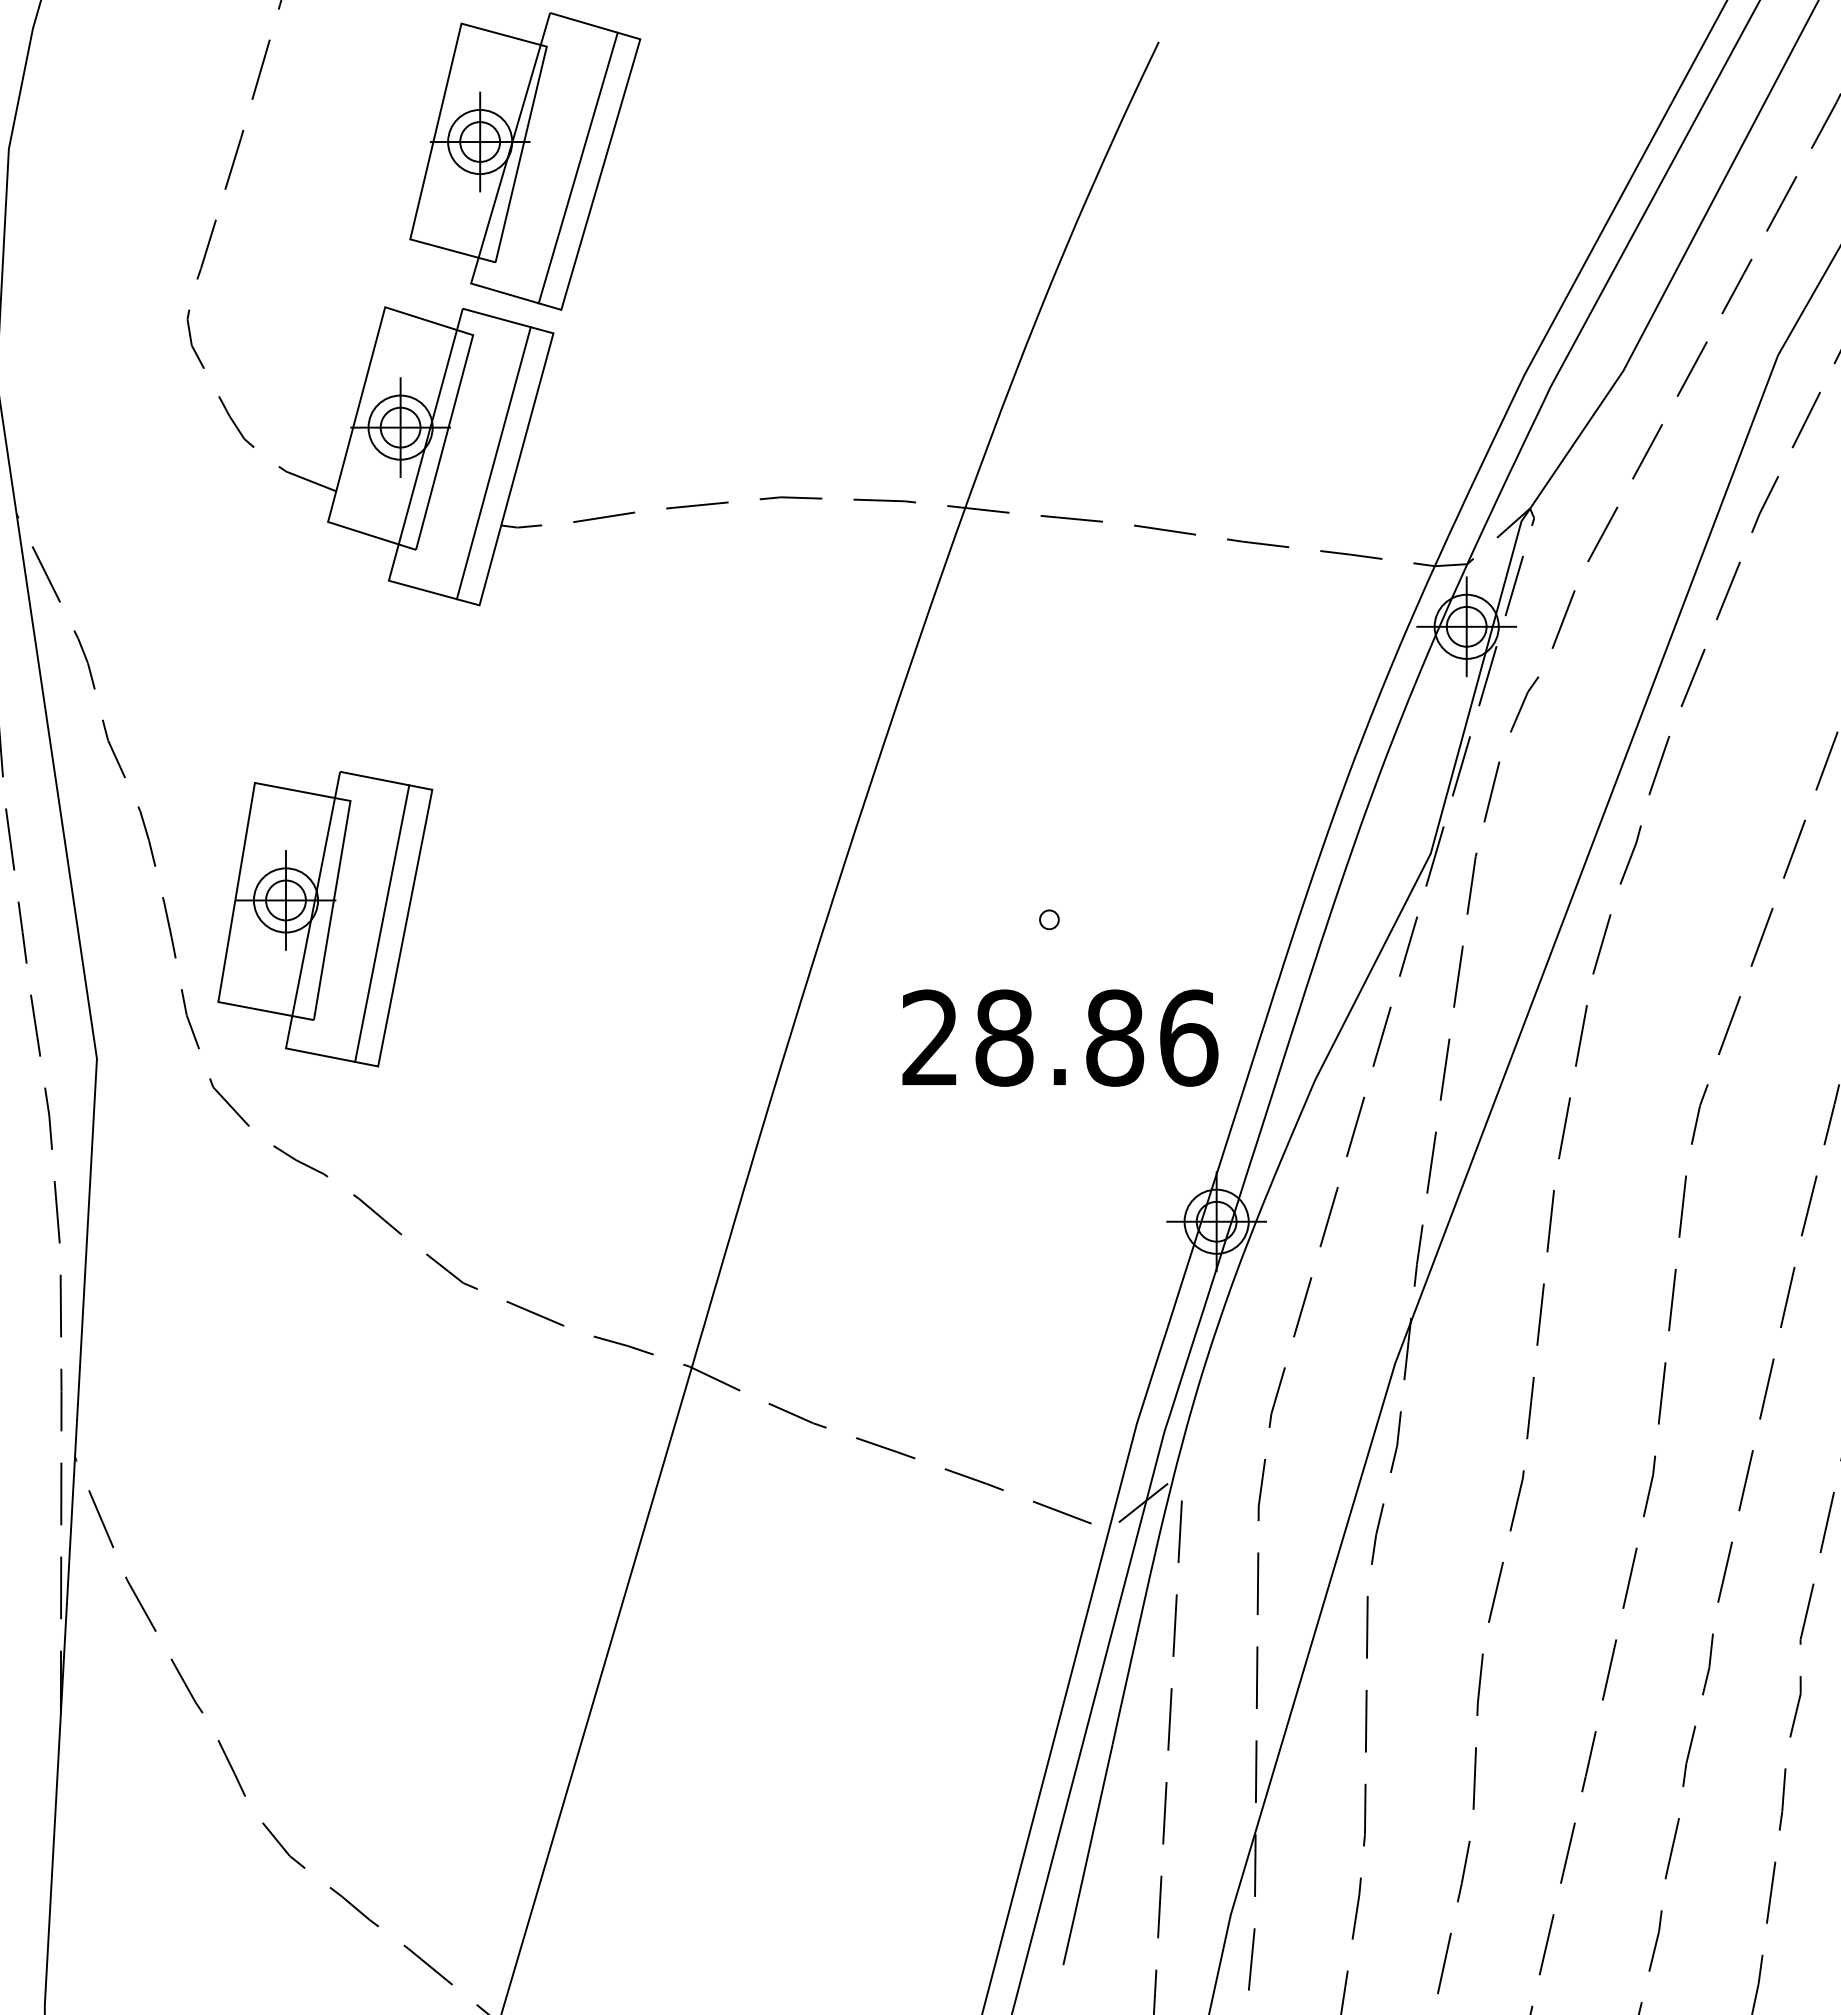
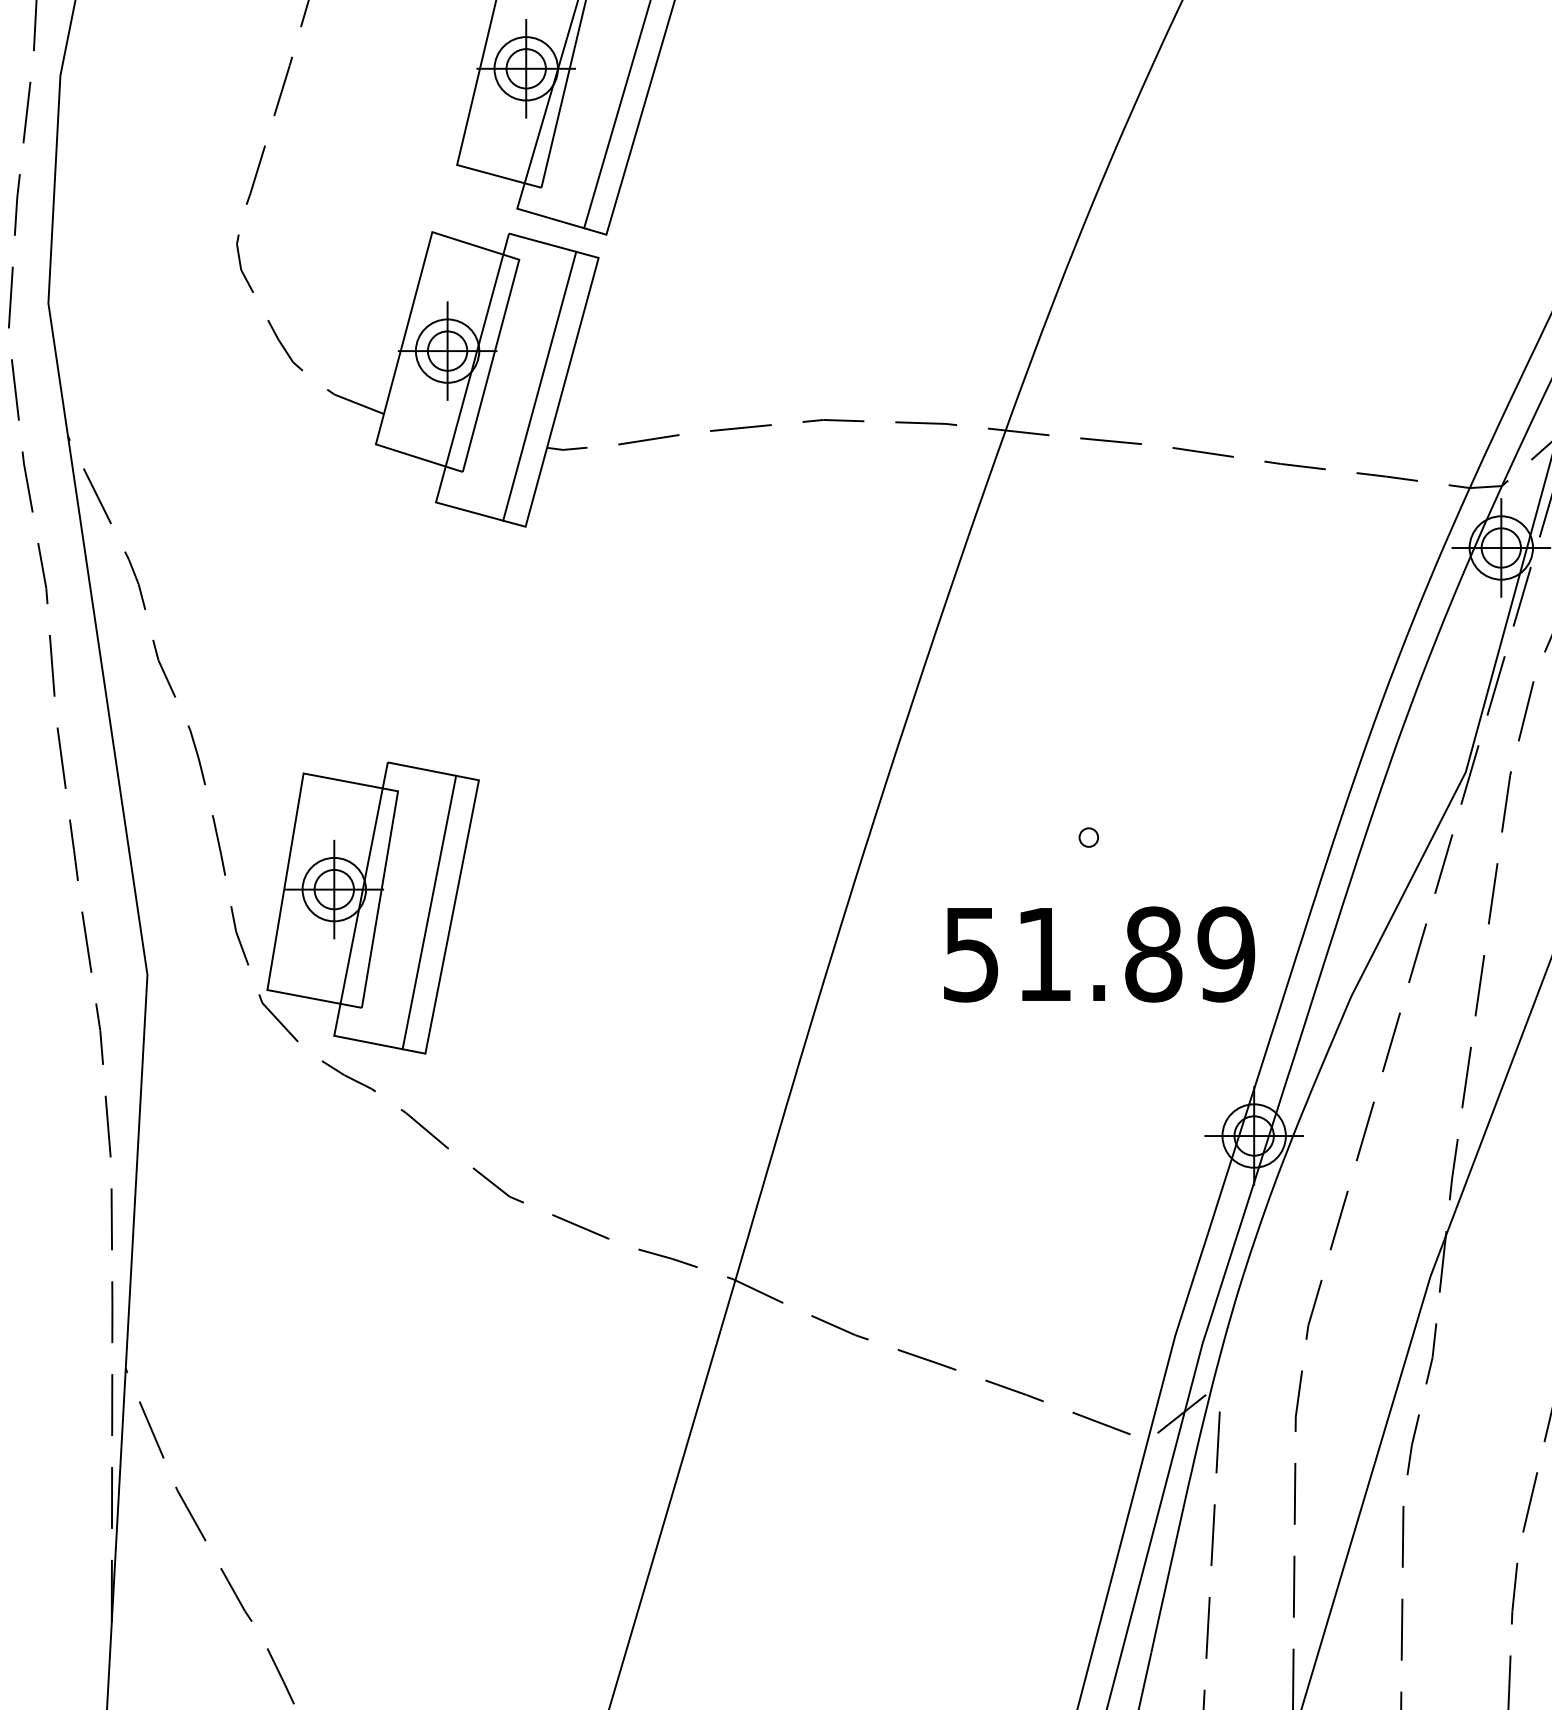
part: (325, 919) -> (373, 908), moved
text: (1060, 1037) -> (1099, 953), 28.86 -> 51.89

